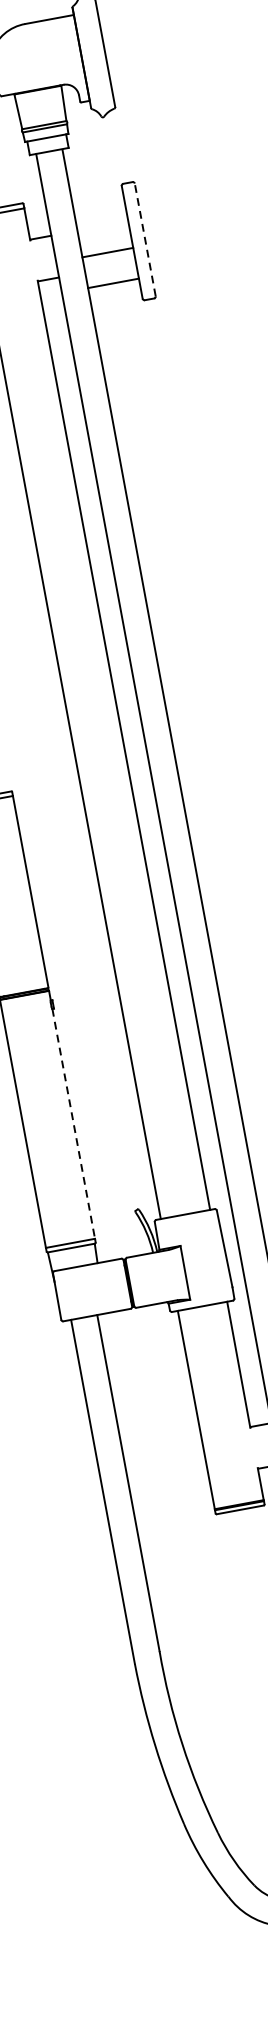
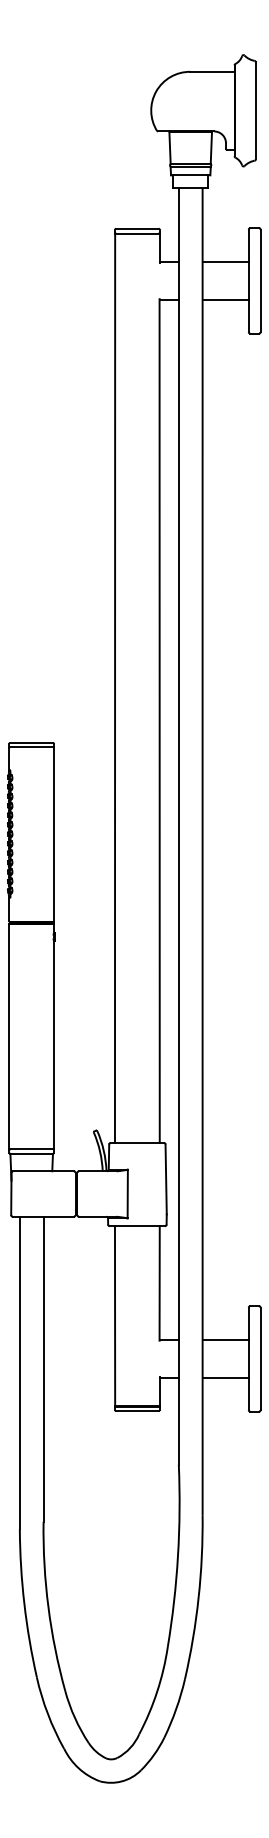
line: (145, 239) -> (260, 280), dashed -> solid
line: (107, 252) -> (225, 261), moved
line: (113, 283) -> (225, 299), moved
line: (74, 1124) -> (54, 1045), dashed -> solid

